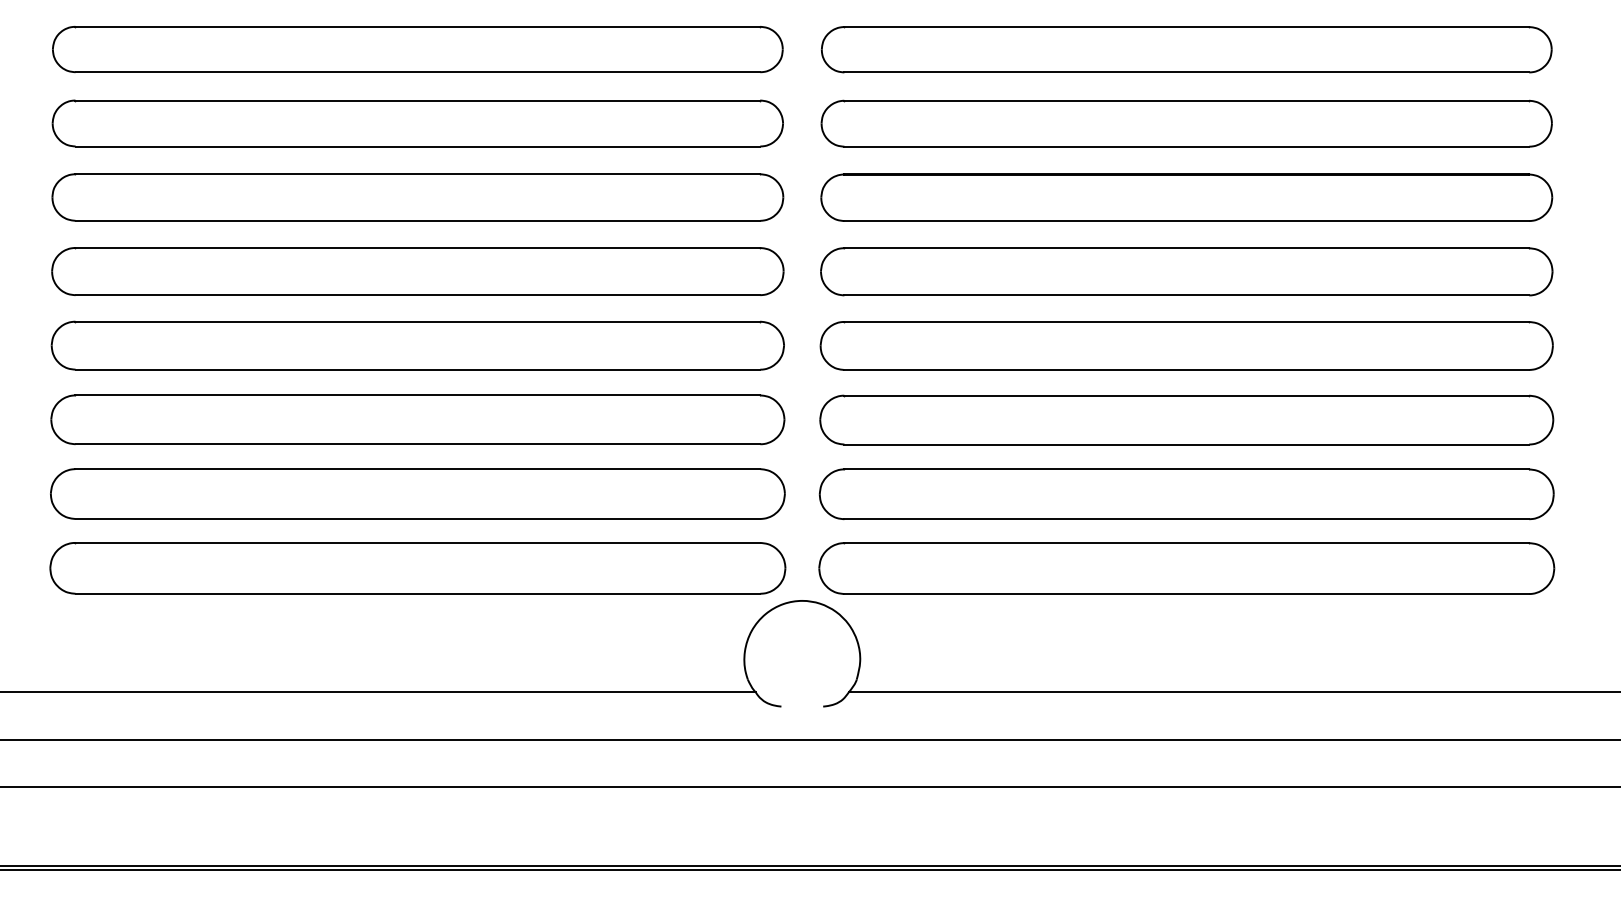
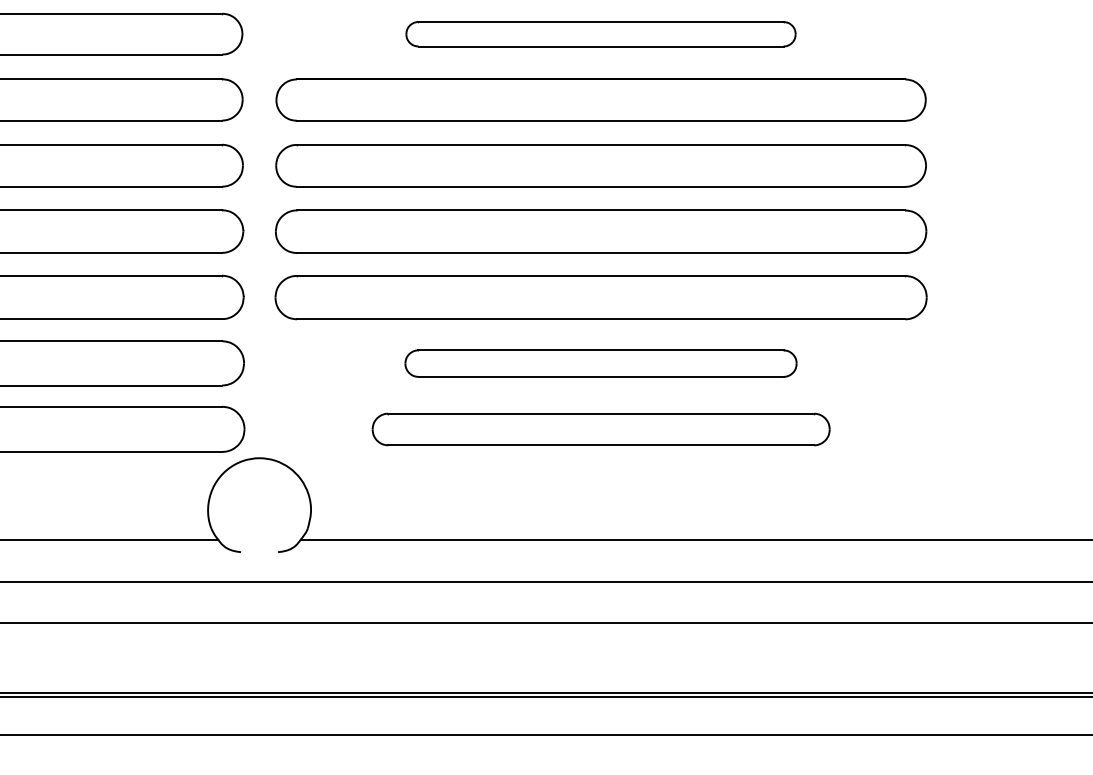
part: (1186, 123) -> (600, 34), size x0.6
part: (1186, 494) -> (600, 363), size x0.6
part: (1186, 568) -> (600, 429), size x0.7

